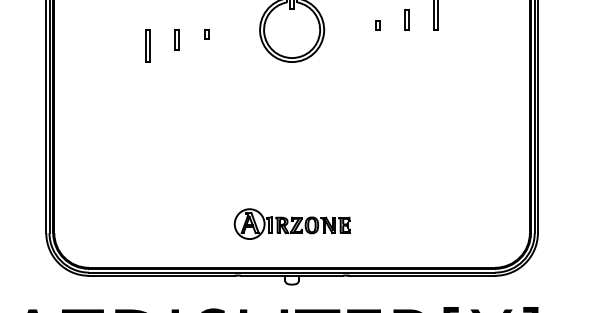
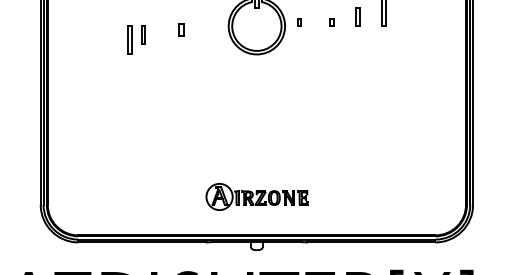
part: (340, 25) -> (299, 22), added
part: (206, 34) -> (181, 30), size x1.6
part: (176, 39) -> (142, 34), moved

